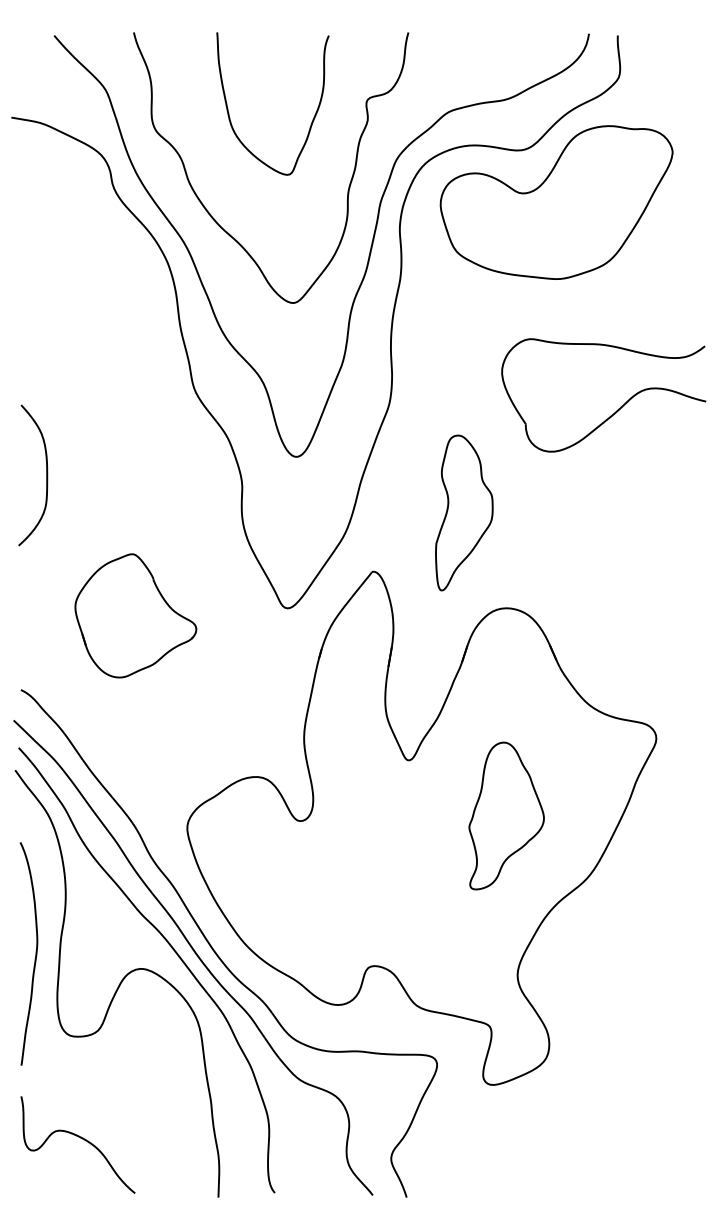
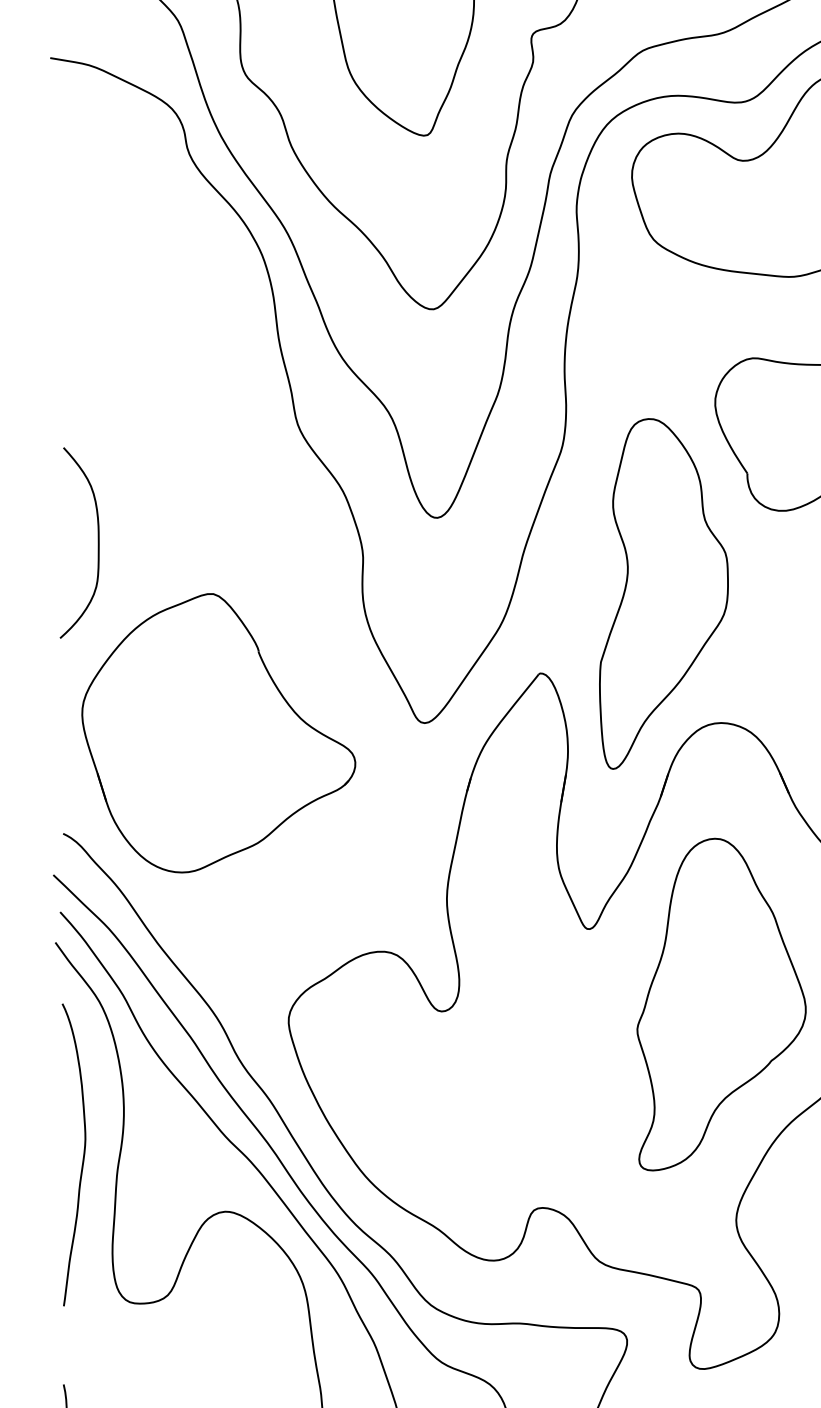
part: (464, 512) -> (664, 593), size x1.67
part: (135, 615) -> (218, 732), size x1.67
part: (506, 815) -> (721, 1003), size x1.67
curve: (35, 953) -> (82, 1154), moved

